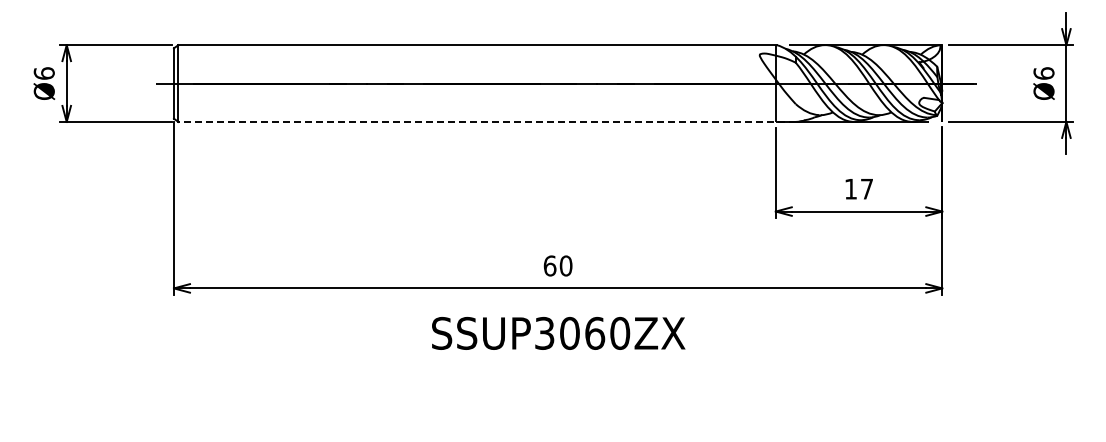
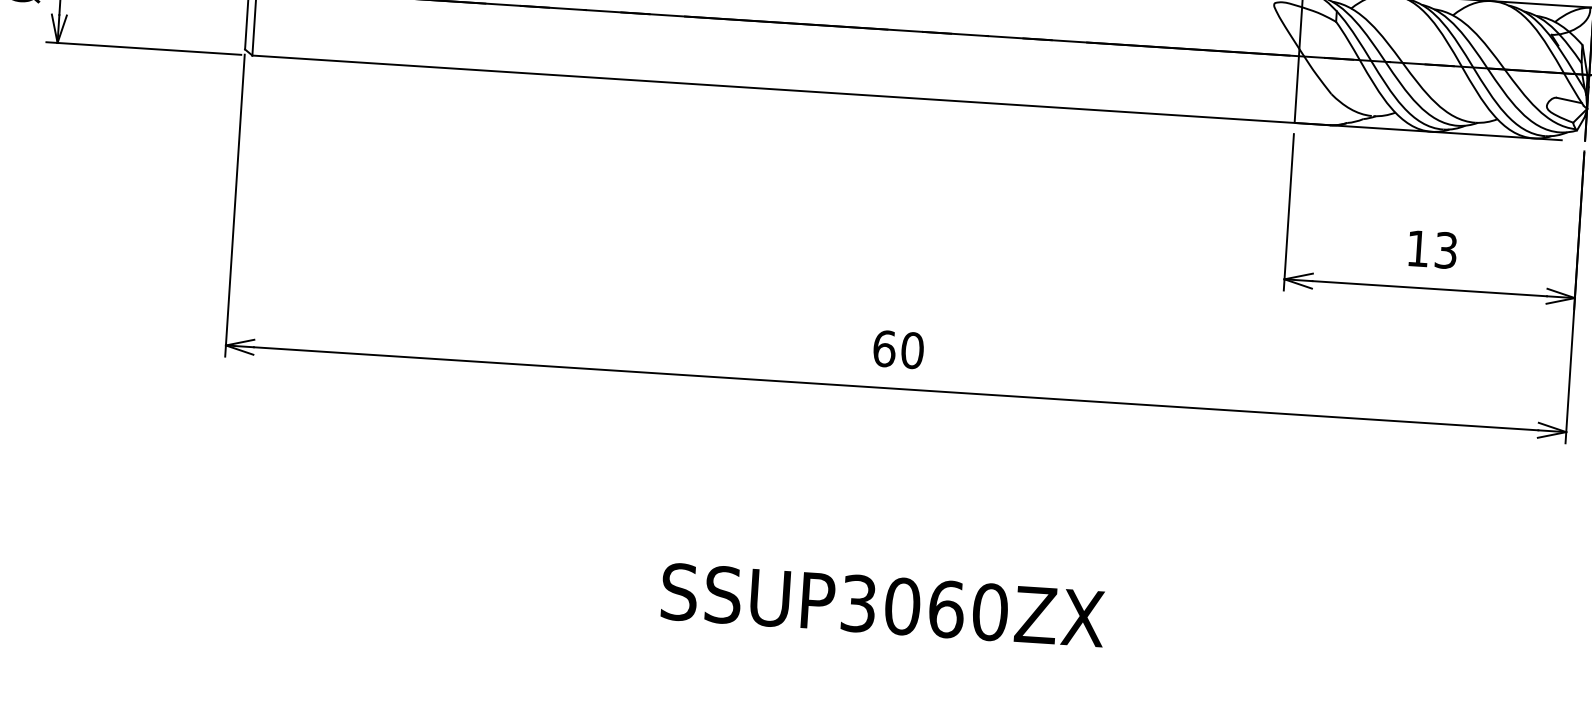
line: (487, 121) -> (791, 89), dashed -> solid
text: (867, 188) -> (1447, 249), 17 -> 13
text: (558, 333) -> (882, 605), moved

